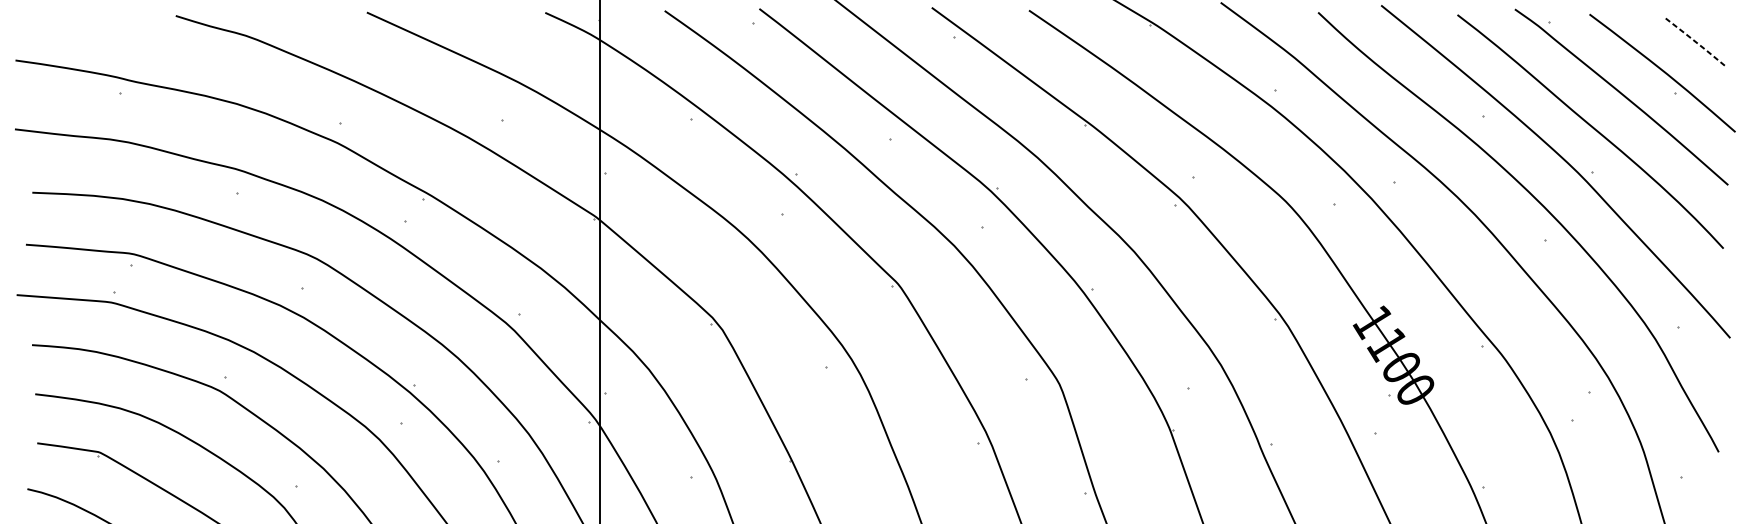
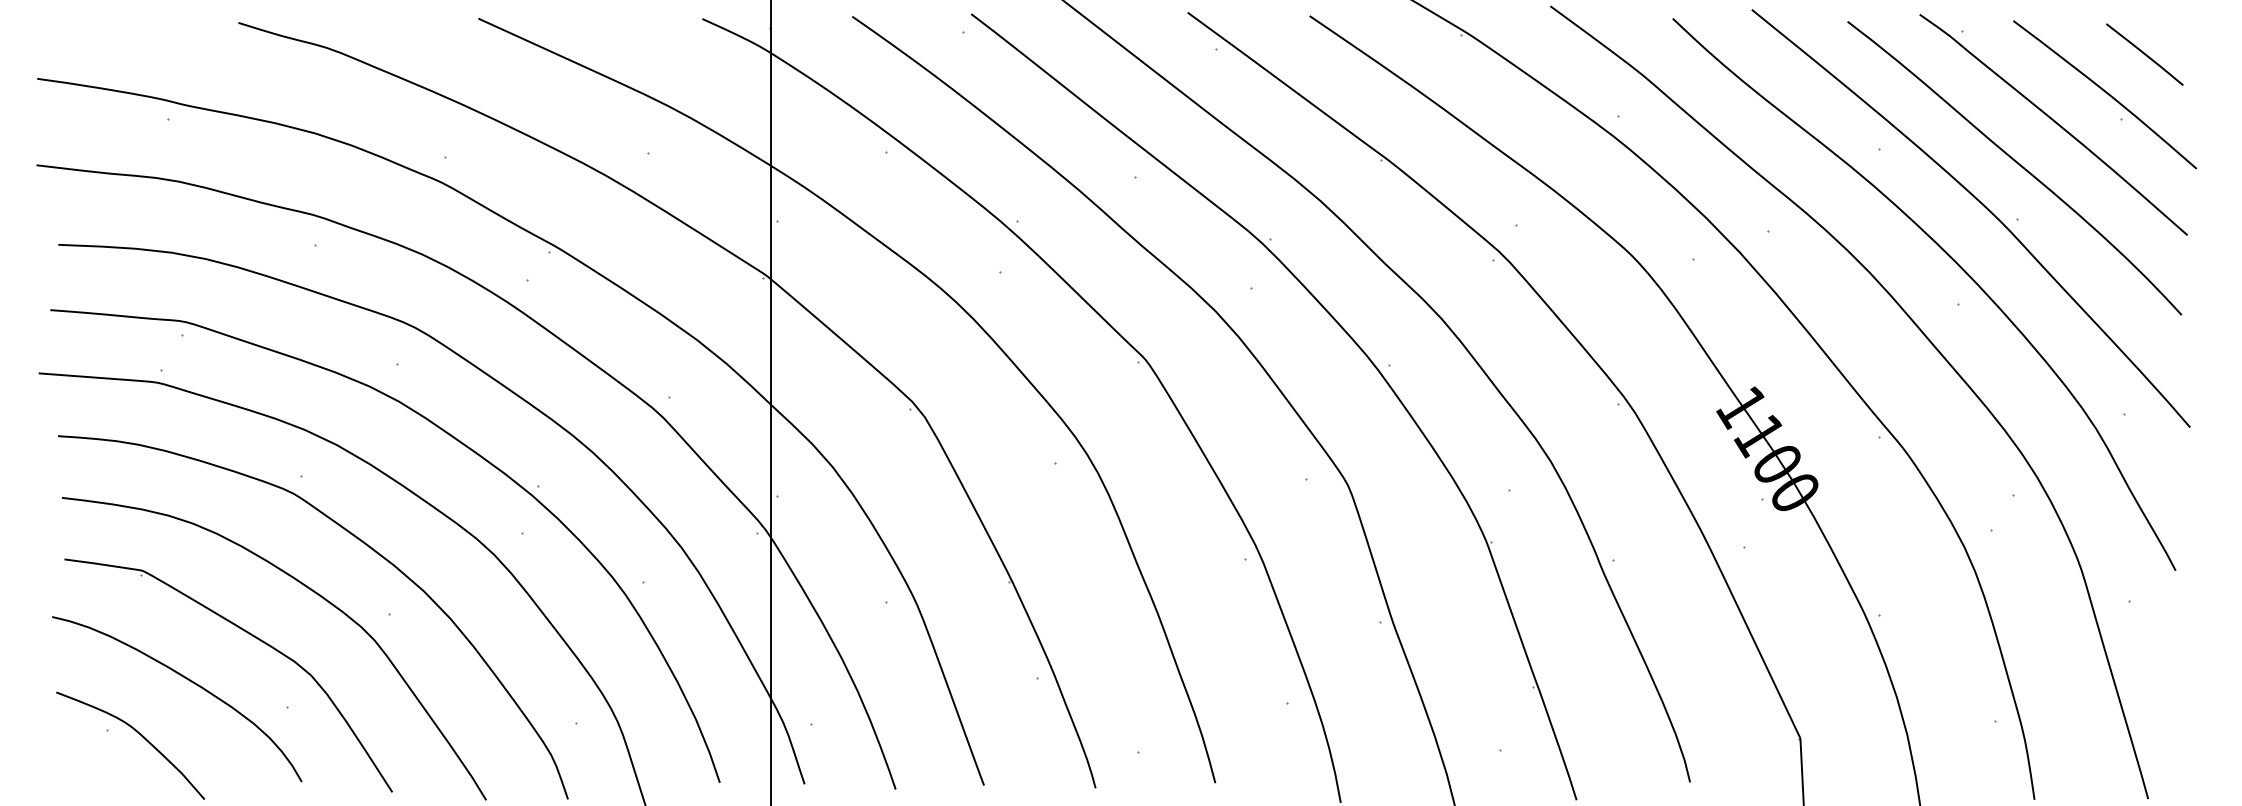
line: (1694, 41) -> (2145, 54), dashed -> solid

